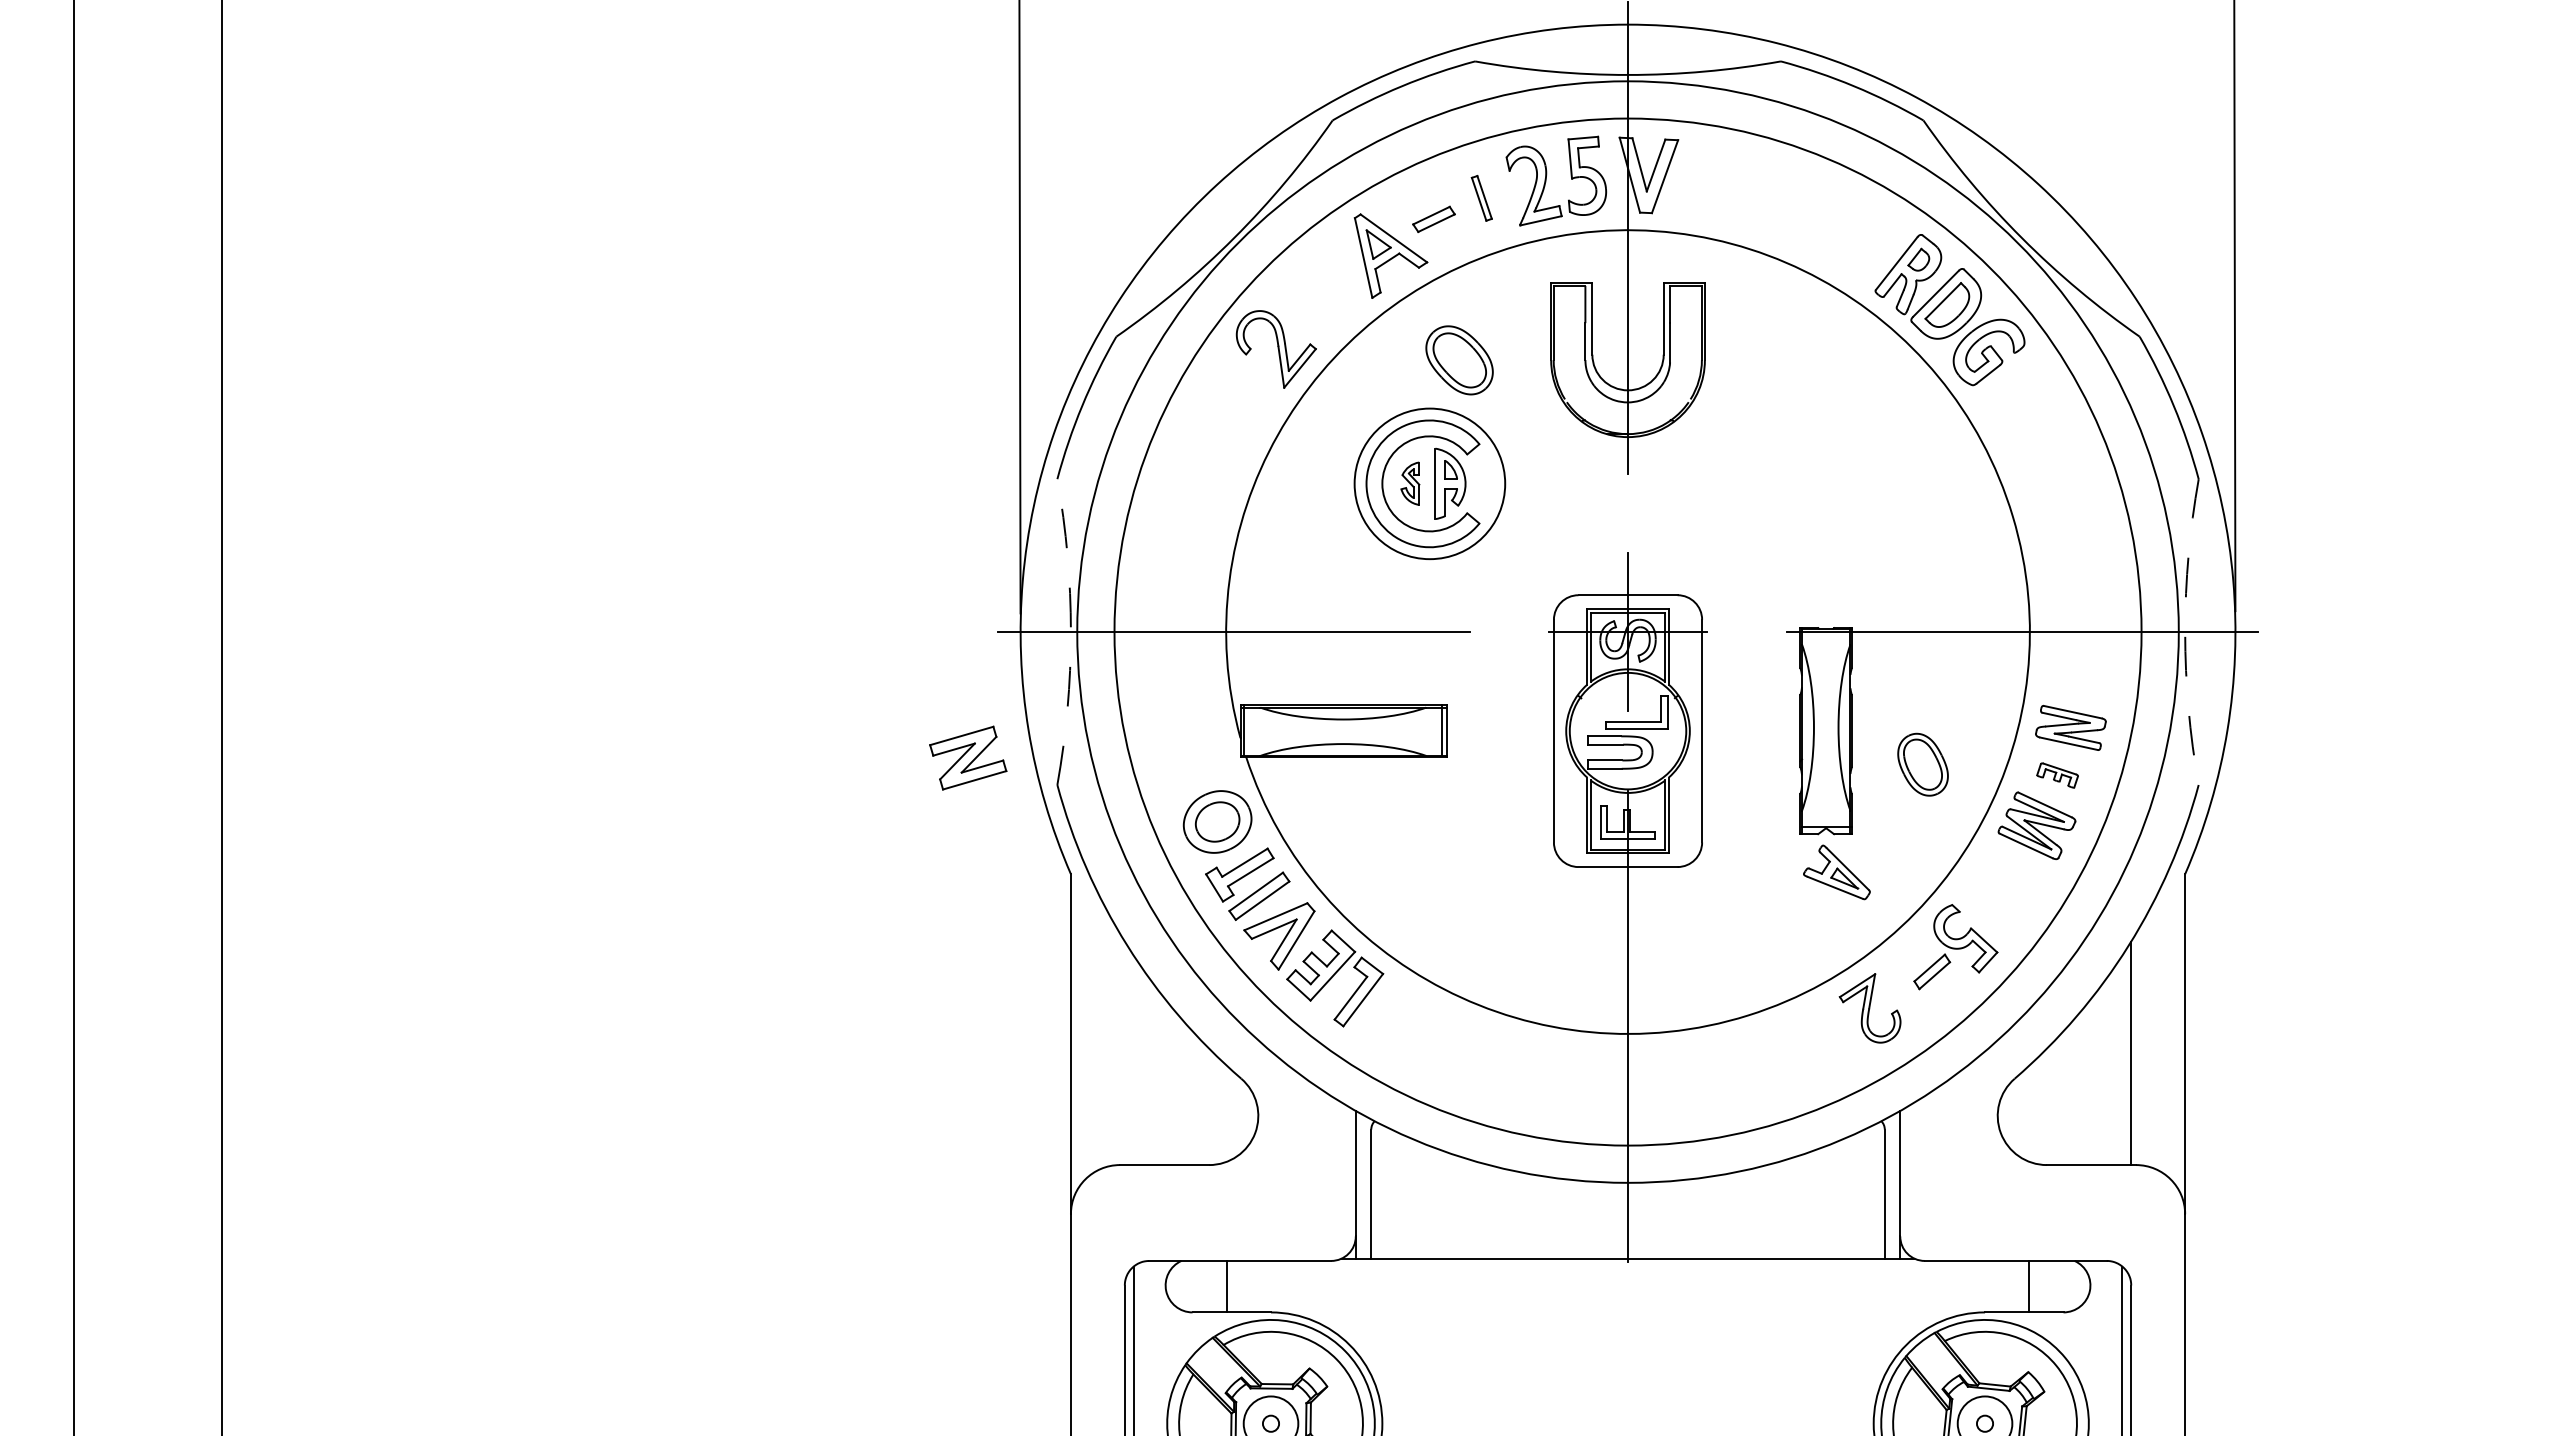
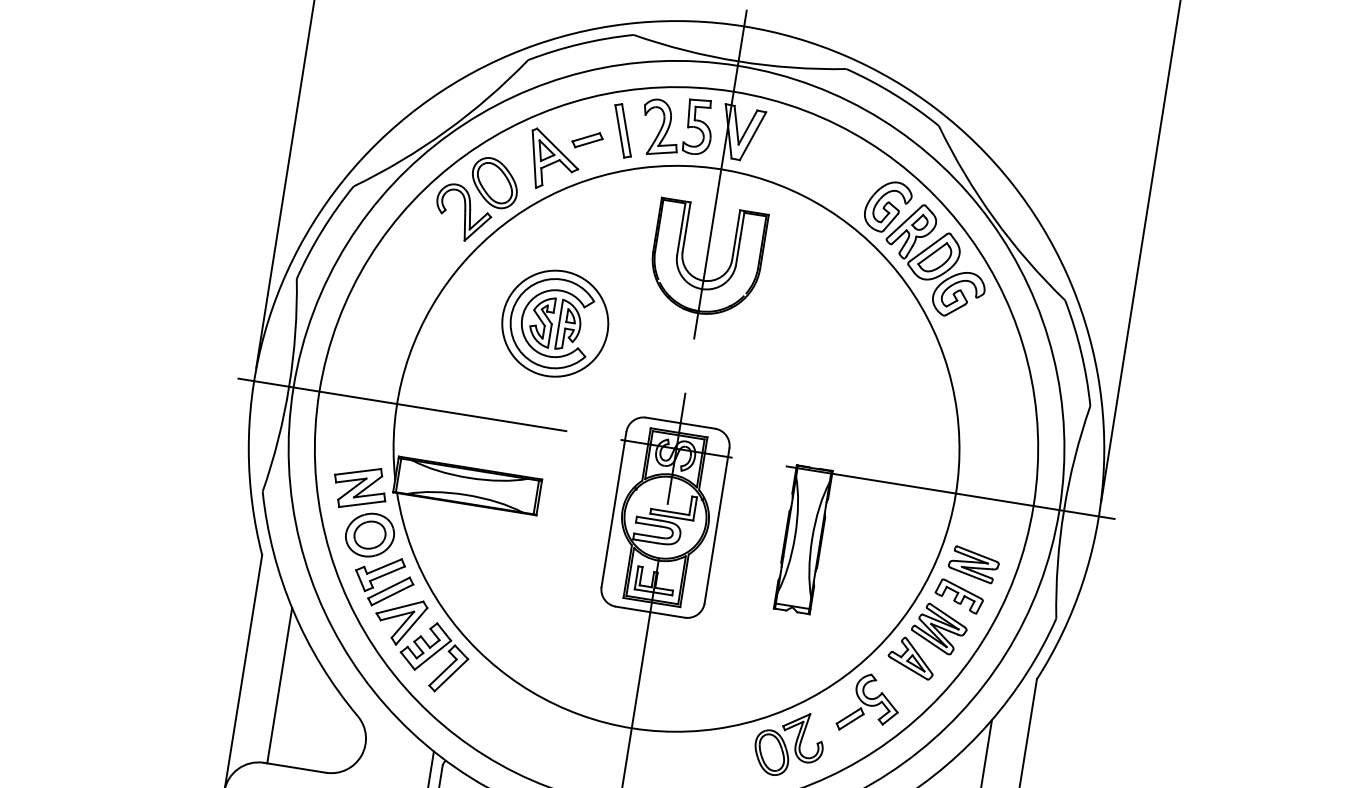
part: (1481, 198) -> (622, 131), size x1.67
part: (1870, 245) -> (888, 207), added
part: (1459, 360) -> (494, 183), moved
part: (1410, 483) -> (541, 321), size x1.67
arc: (1070, 632) -> (288, 387), dashed -> solid
arc: (2185, 632) -> (1064, 511), dashed -> solid
part: (968, 757) -> (360, 487), moved
part: (1922, 764) -> (771, 752), moved
part: (2057, 775) -> (959, 596), size x1.67
part: (1836, 872) -> (911, 657), moved
line: (1124, 1053) -> (279, 685), added

